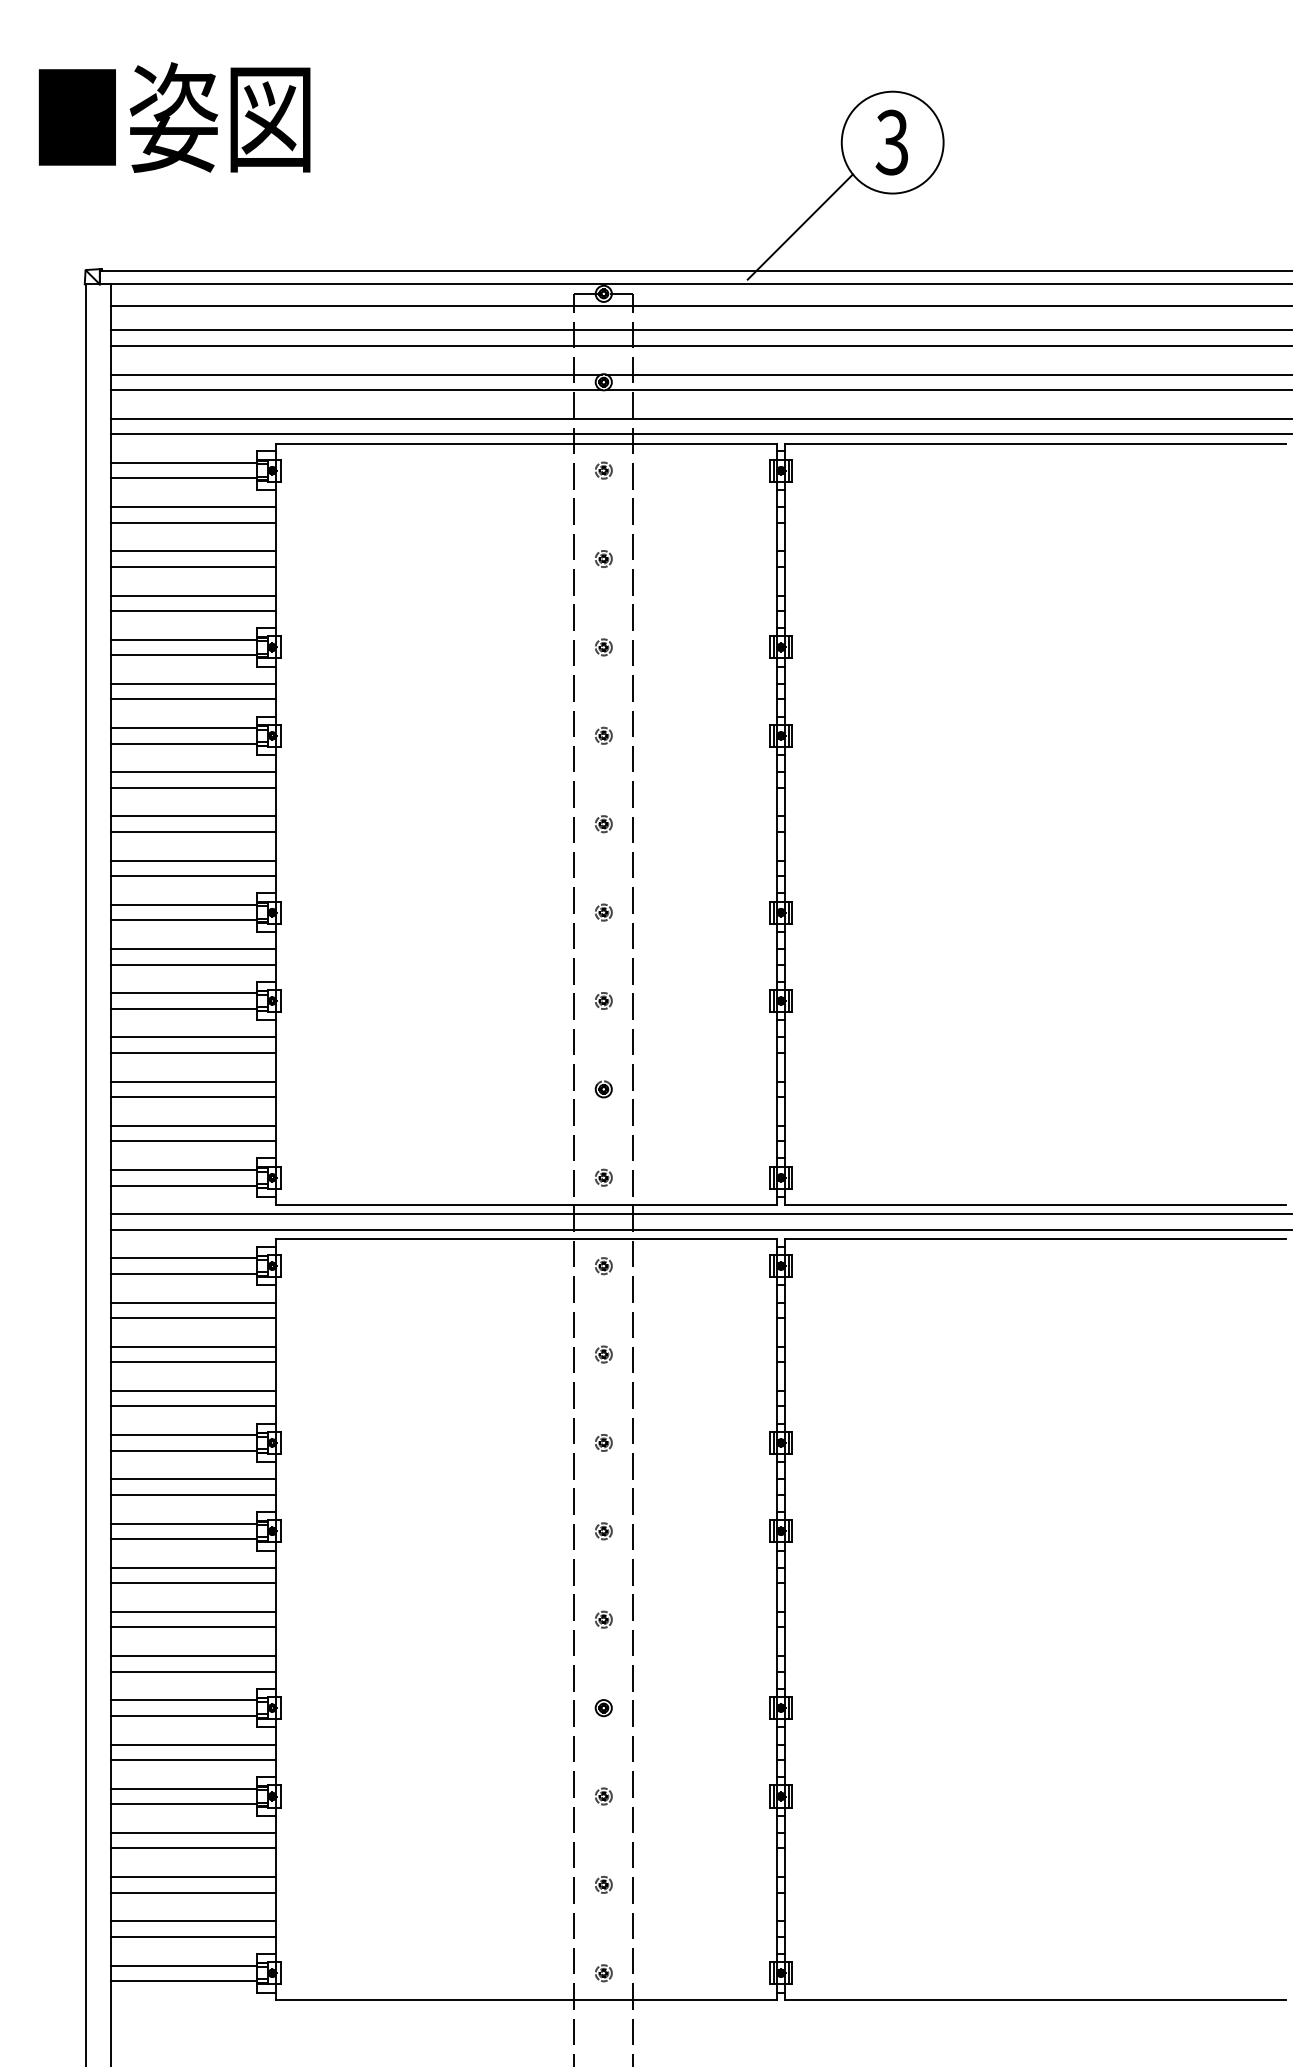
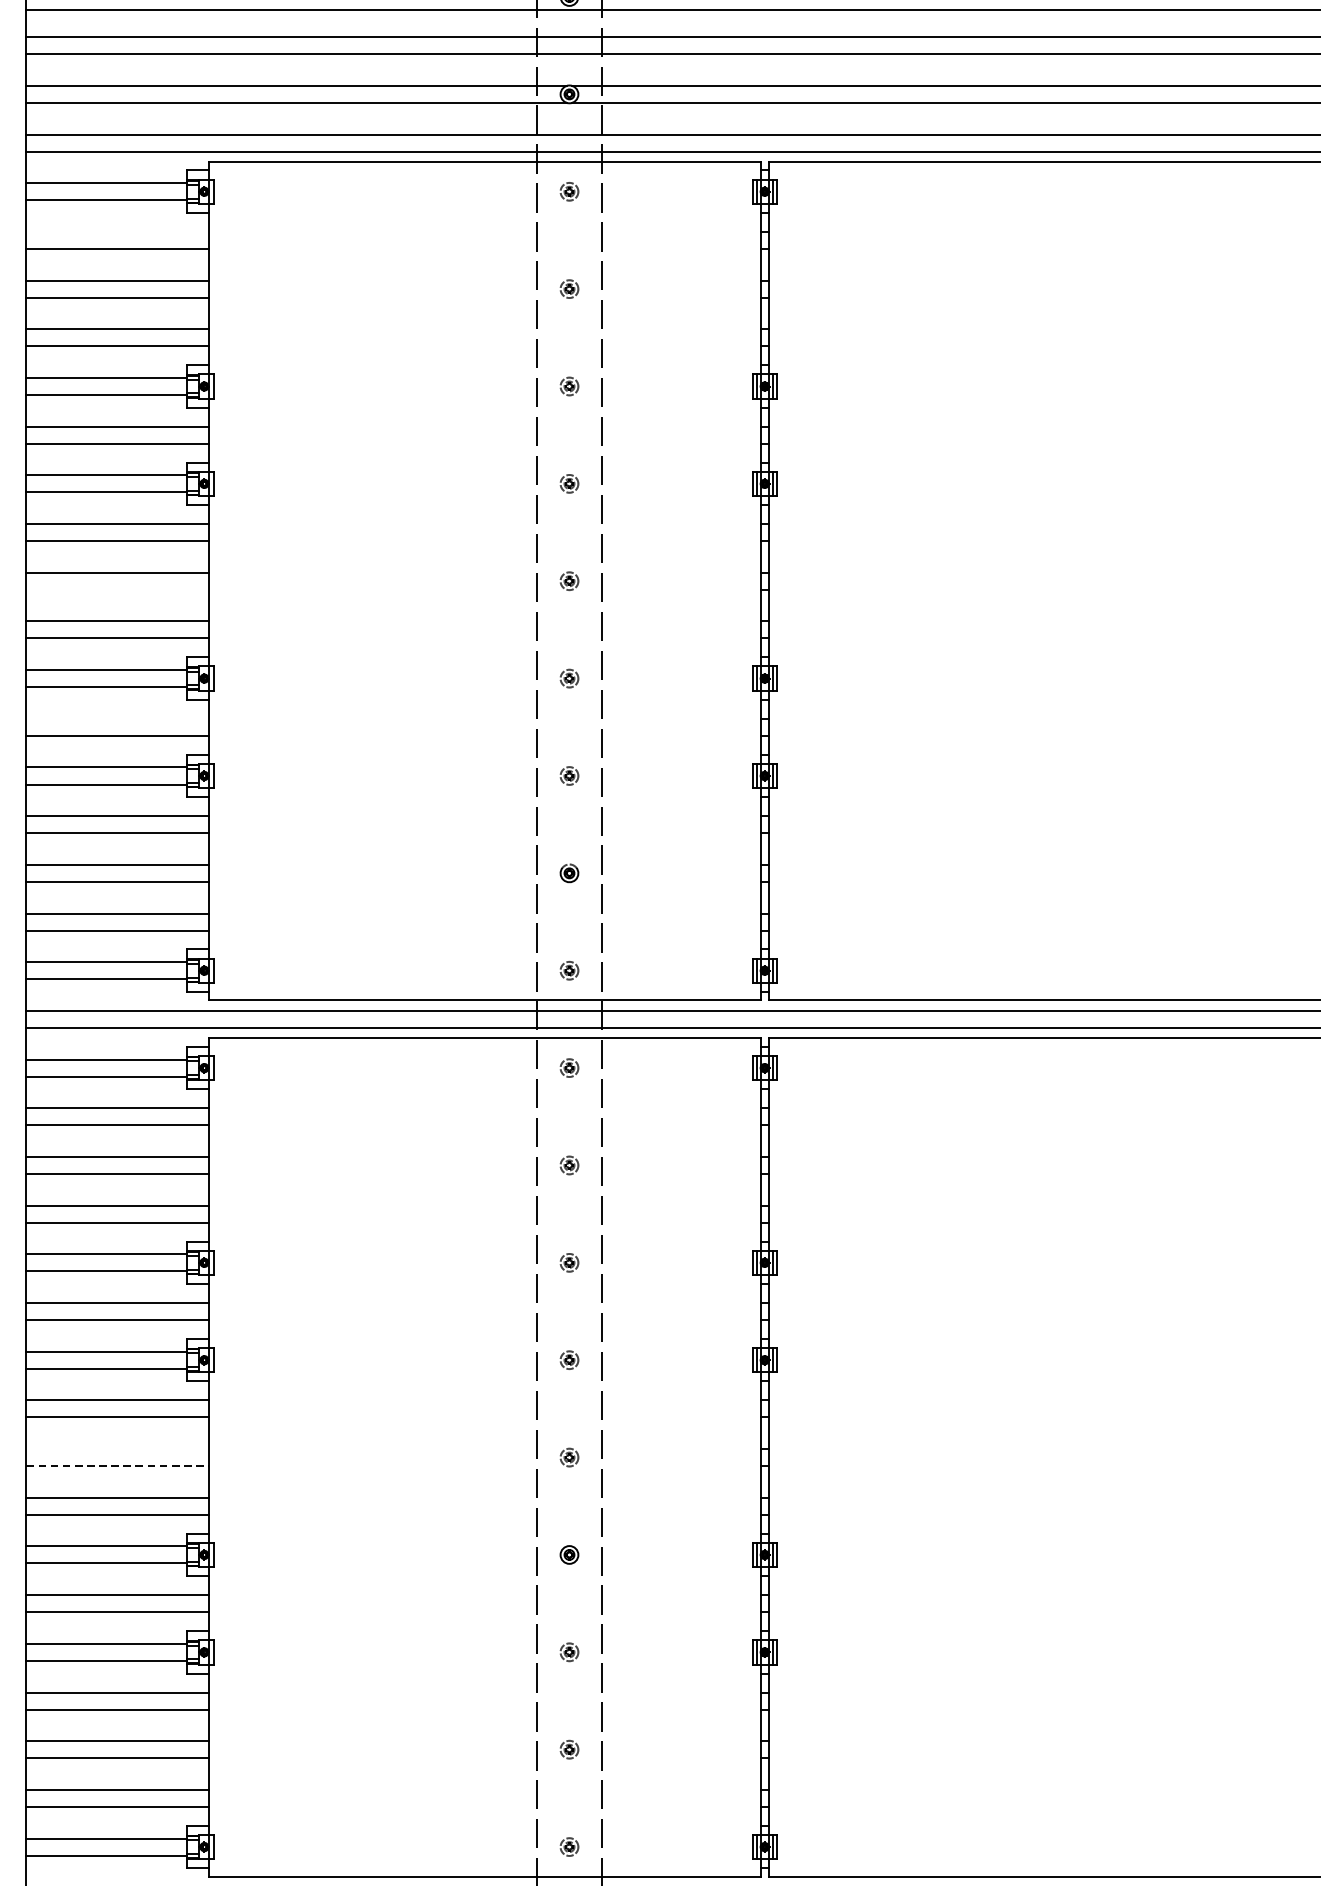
line: (193, 507) -> (117, 232), removed
line: (193, 831) -> (117, 589), removed
line: (193, 949) -> (117, 719), removed
line: (193, 1612) -> (117, 1449), removed
line: (193, 1627) -> (117, 1466), solid -> dashed

